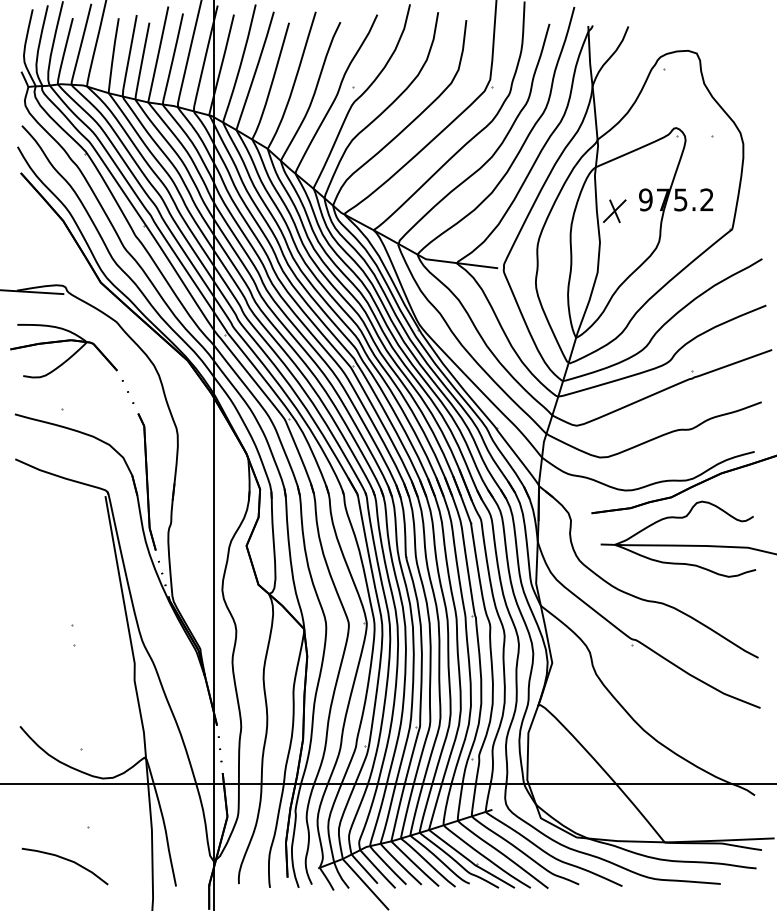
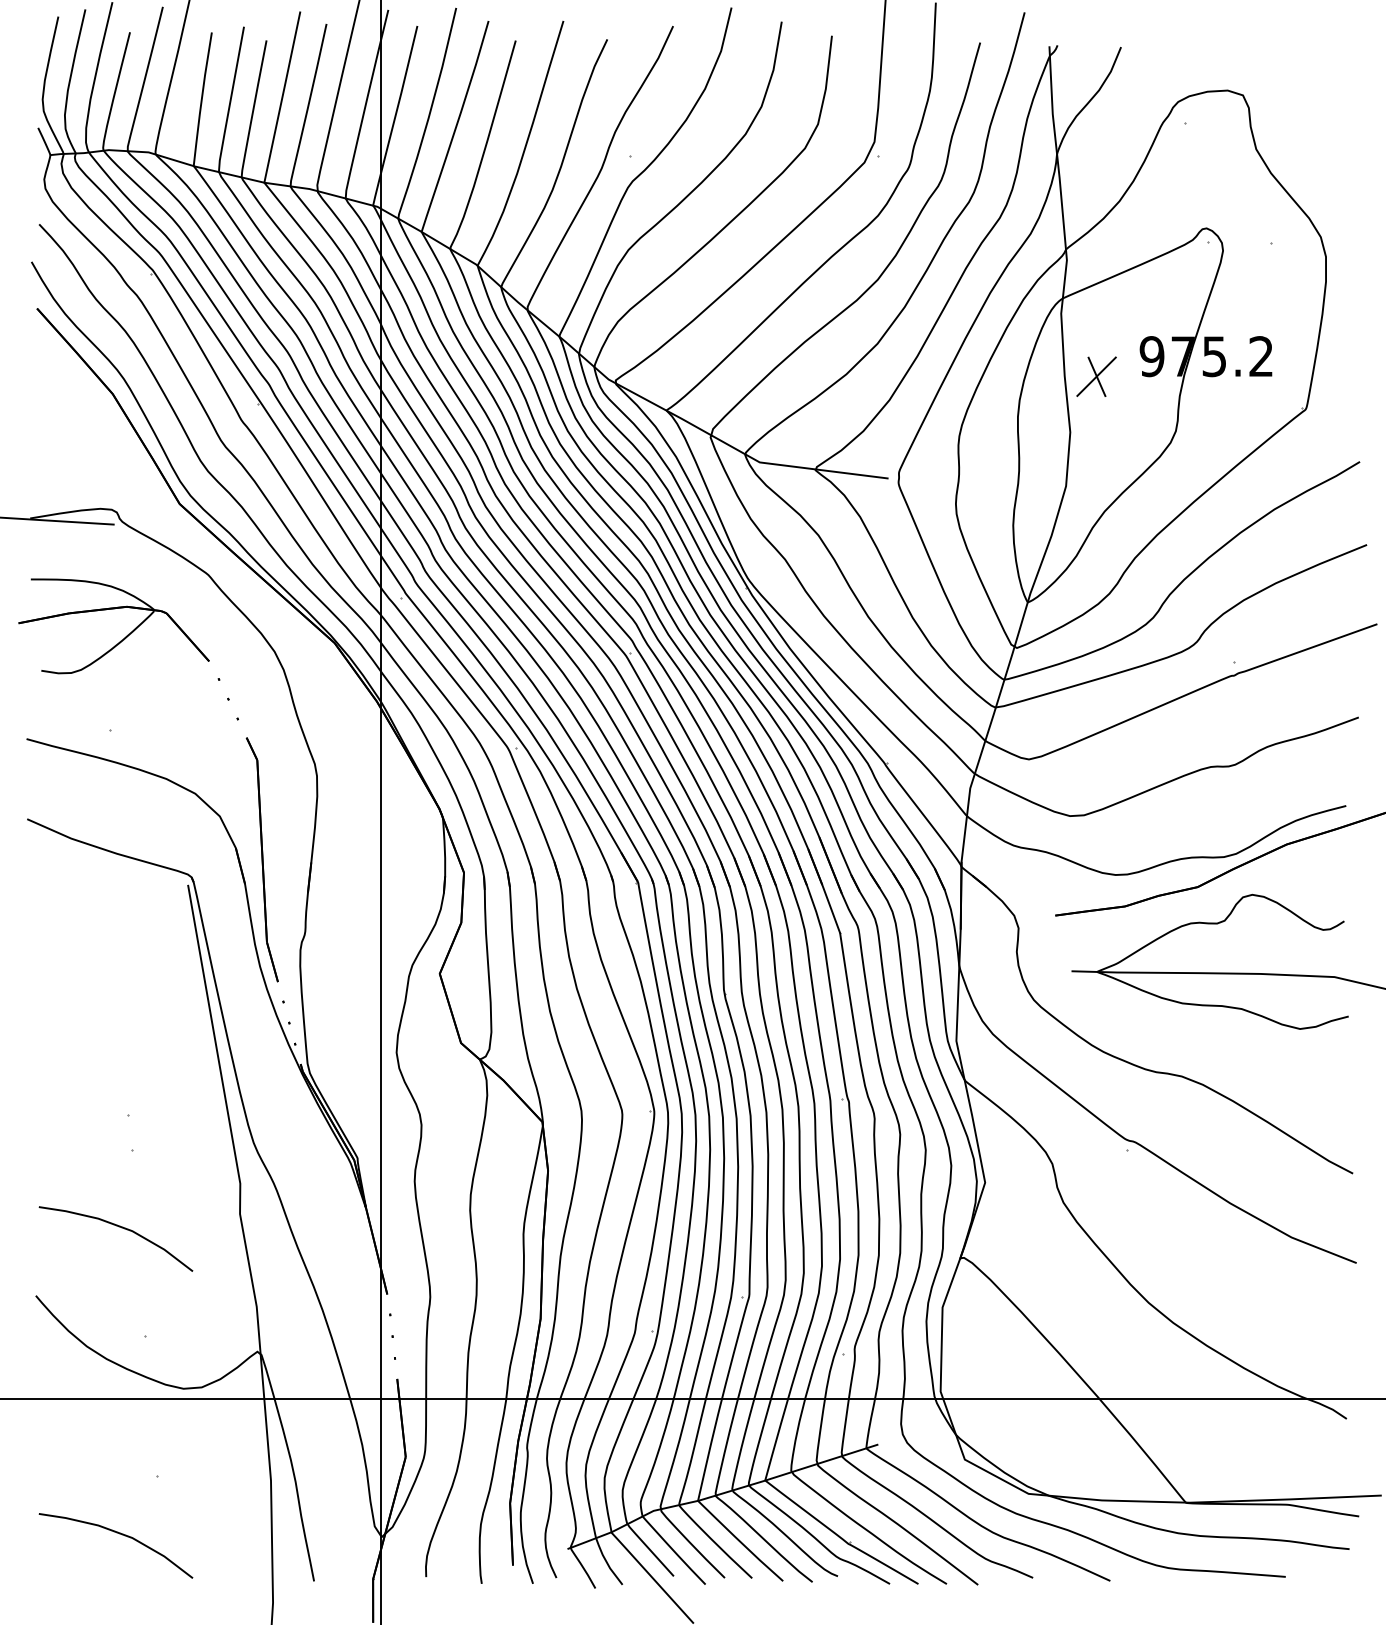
curve: (66, 688) -> (118, 1228), added

